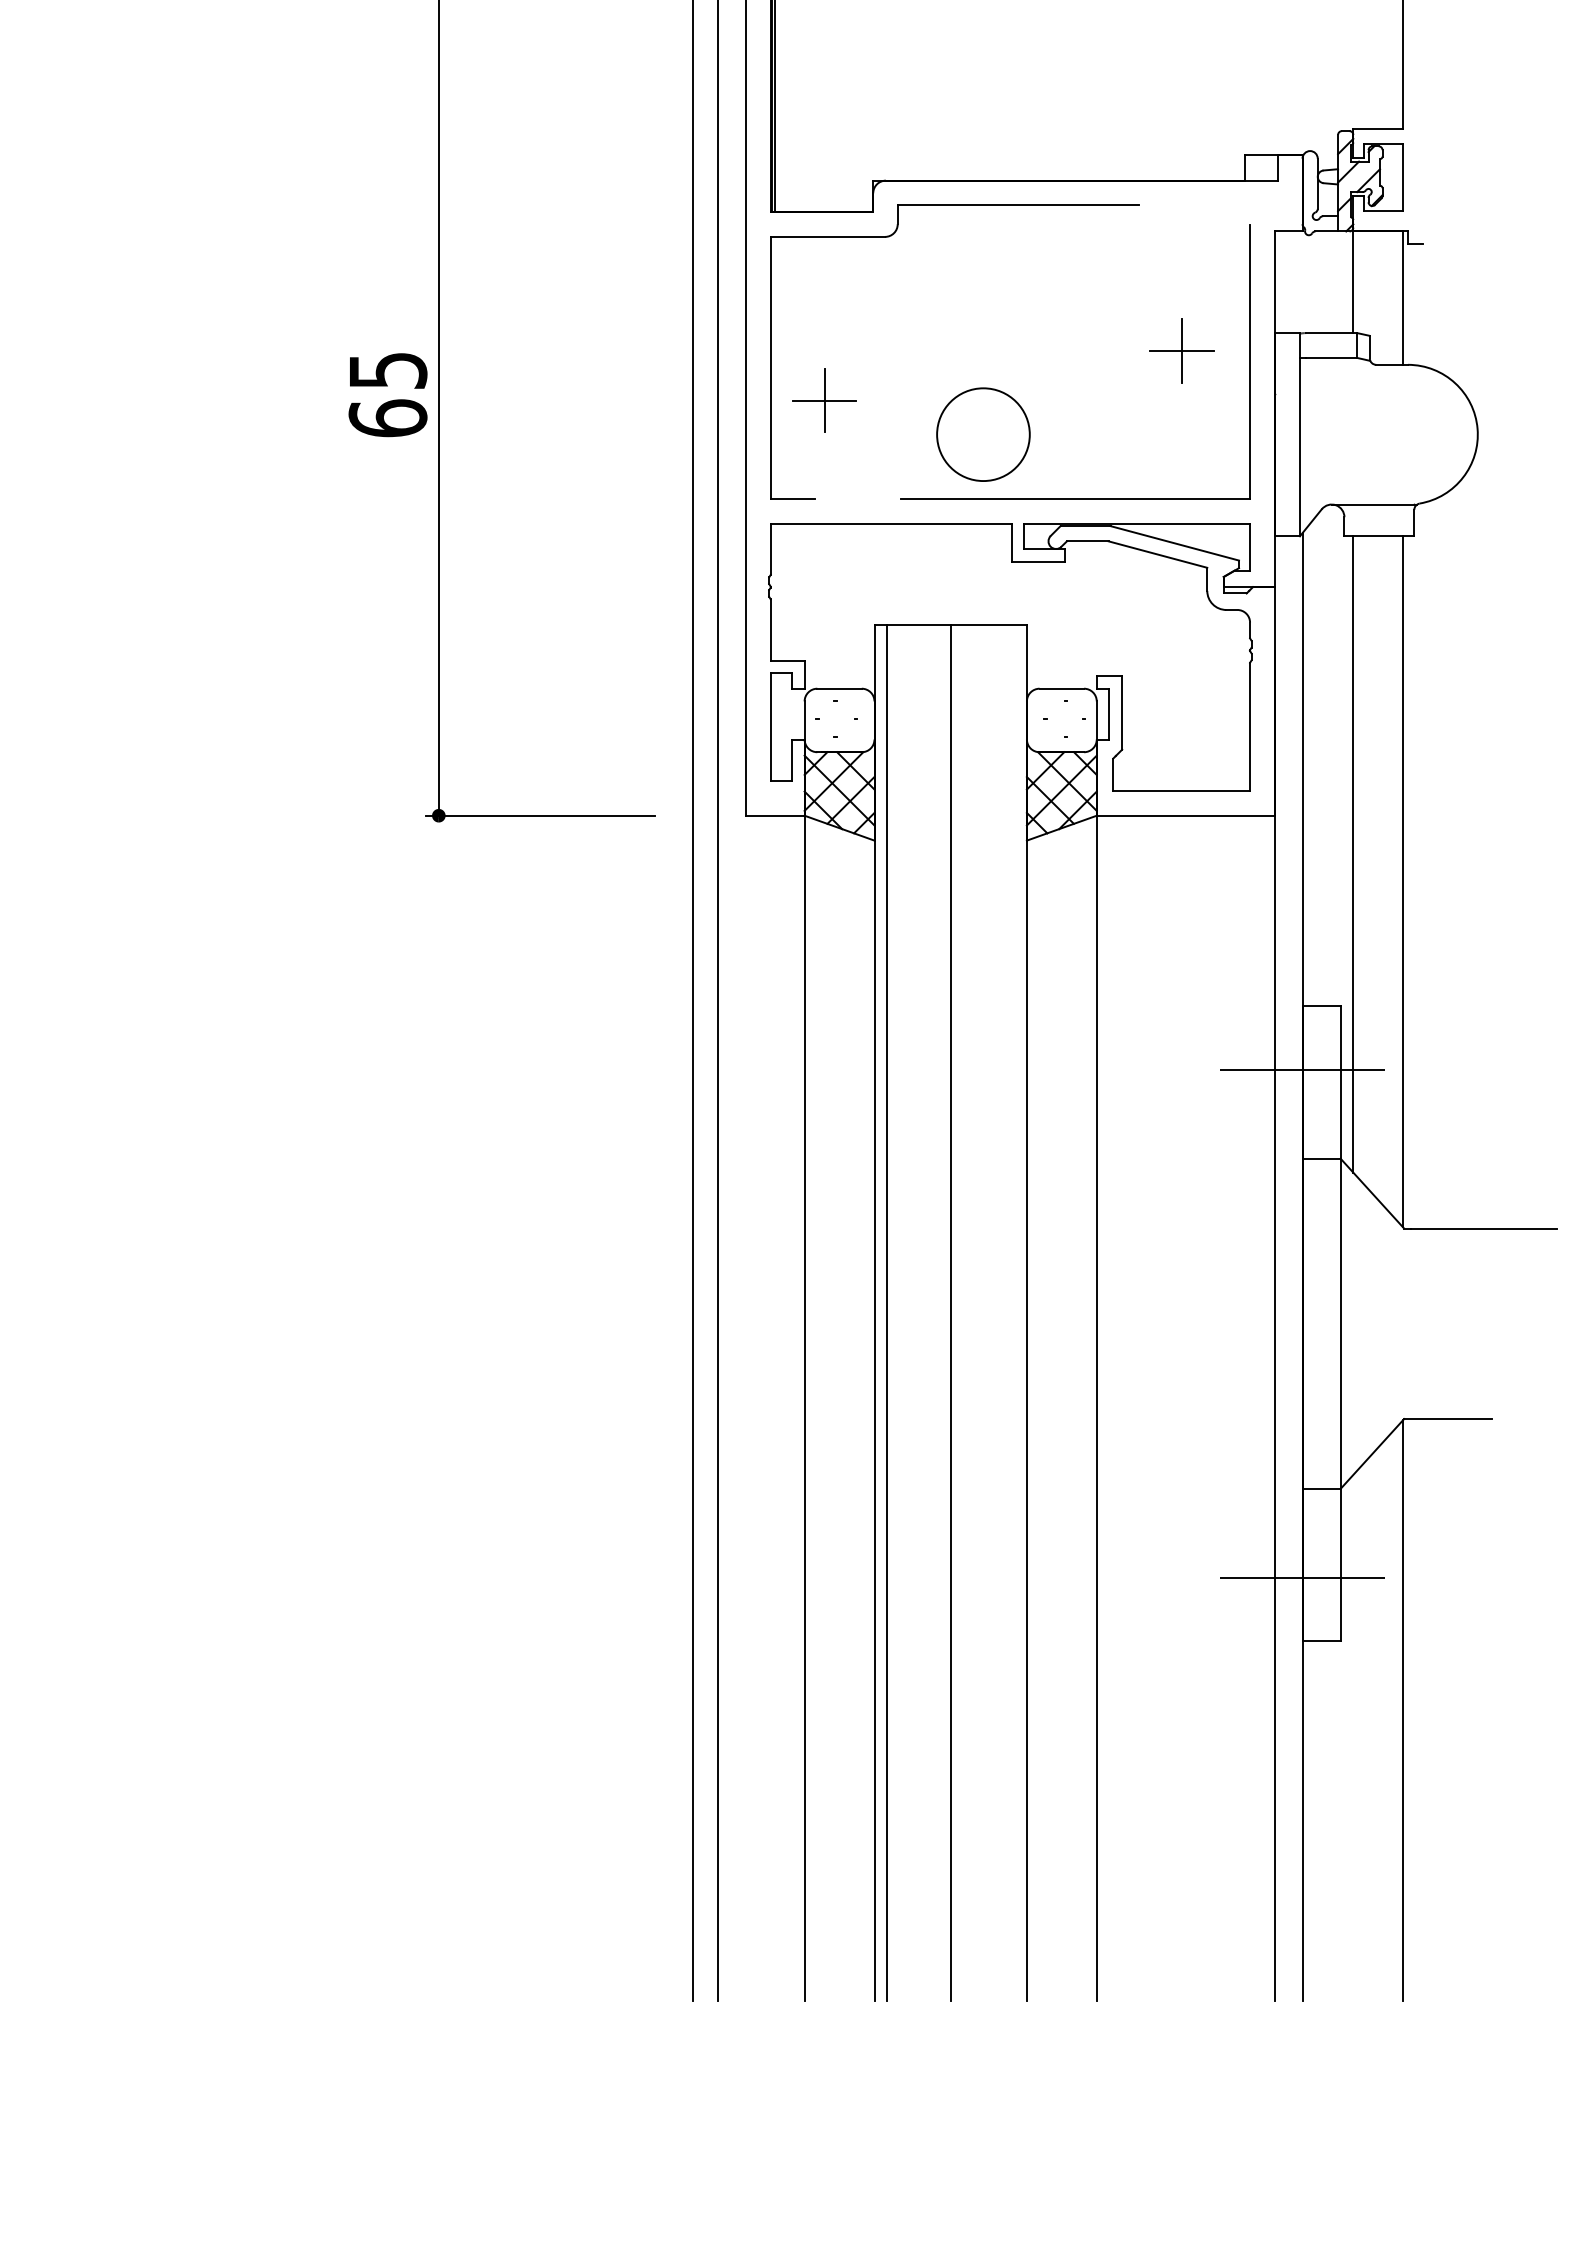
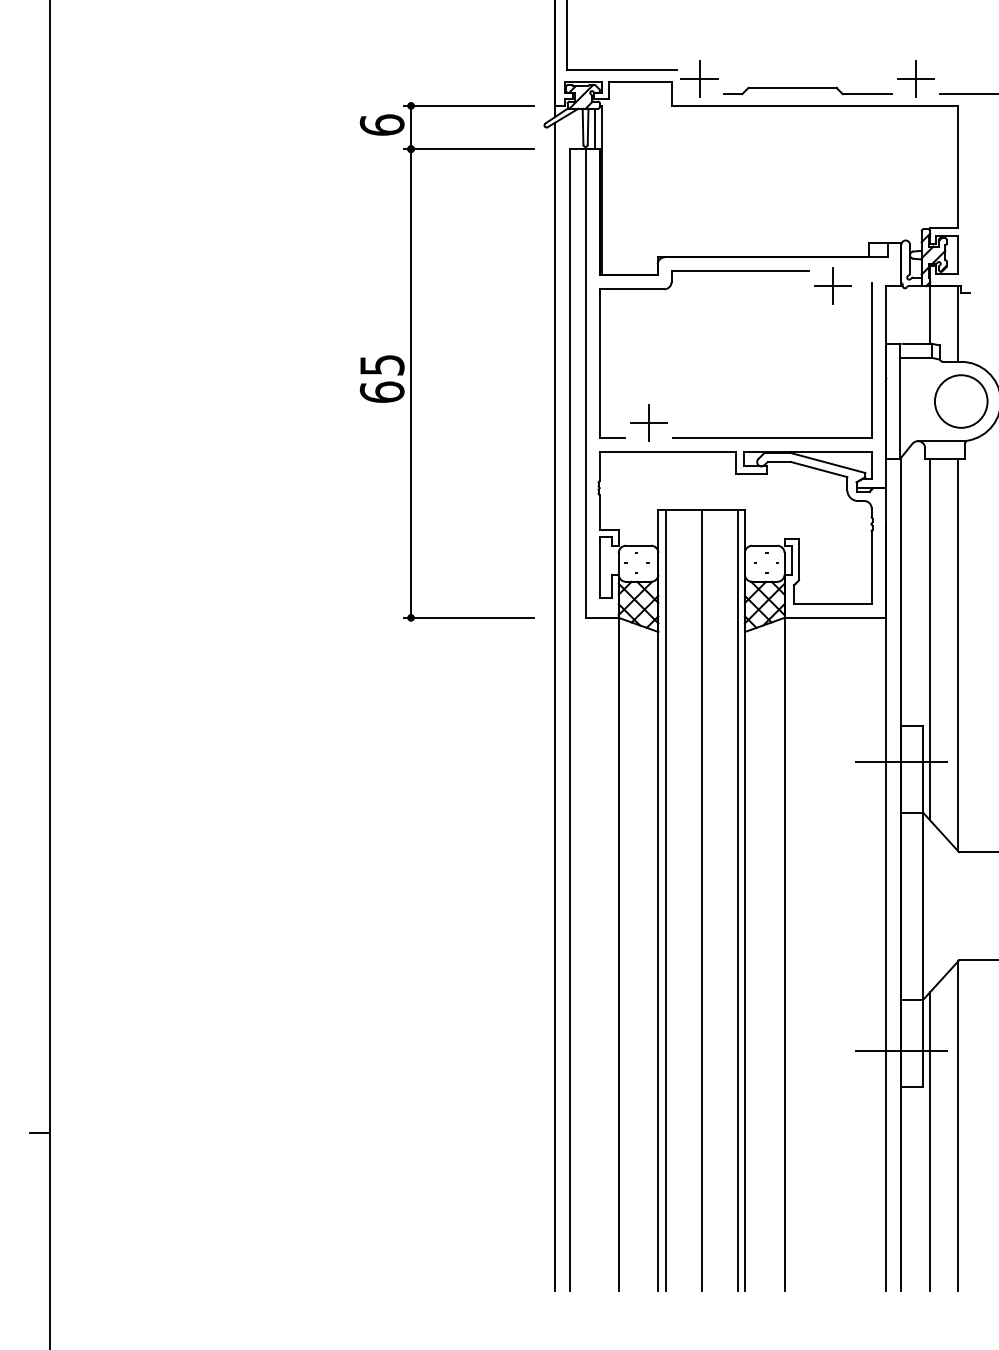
part: (1181, 350) -> (832, 285), moved
part: (823, 399) -> (648, 422), moved
circle: (983, 434) -> (961, 401), moved
line: (1013, 1311) -> (737, 899), added
line: (1353, 1738) -> (930, 1141), added

